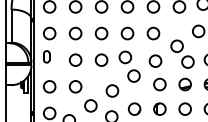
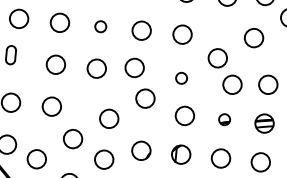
circle: (101, 33) -> (100, 26), size x0.6
circle: (155, 60) -> (181, 77), size x0.6
part: (184, 84) -> (223, 119), size x0.6

